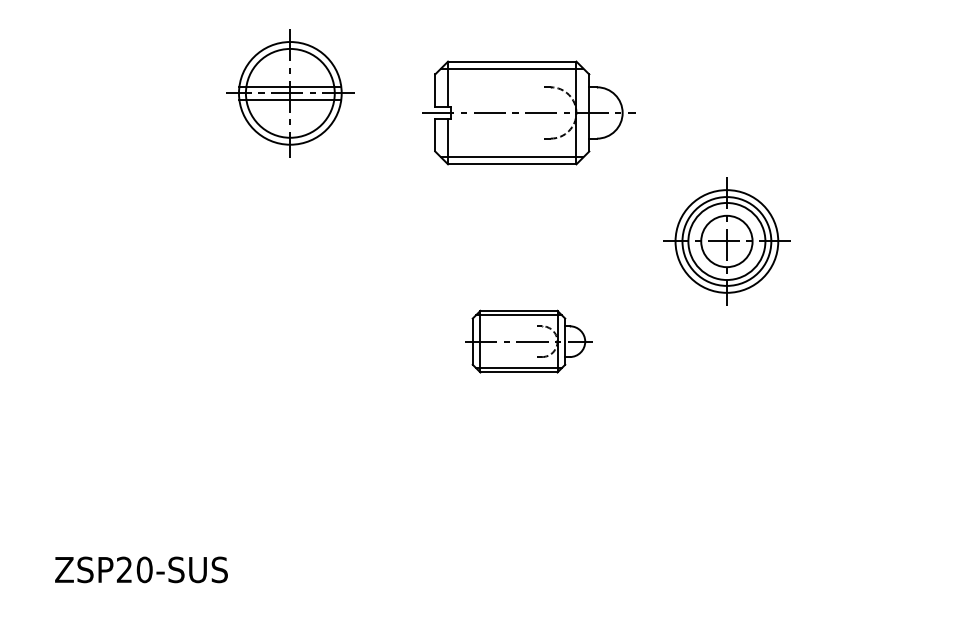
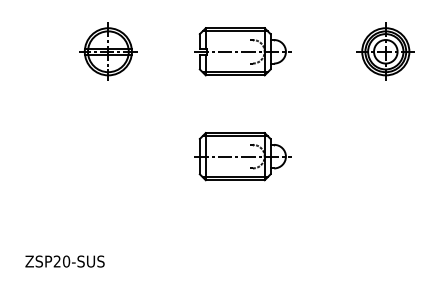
part: (290, 92) -> (108, 51), moved
part: (726, 240) -> (385, 51), moved
part: (528, 341) -> (242, 156), size x1.67

